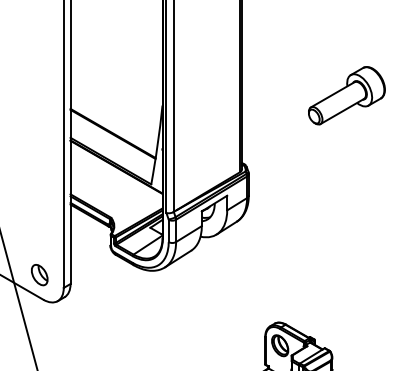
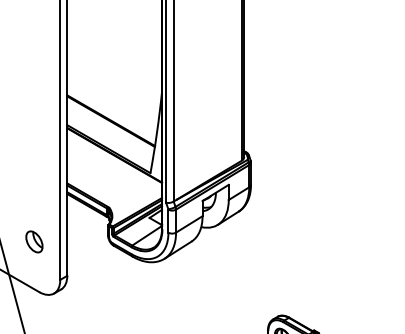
part: (346, 95) -> (351, 81), removed
part: (39, 275) -> (34, 242), moved

